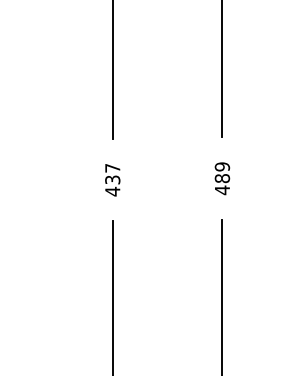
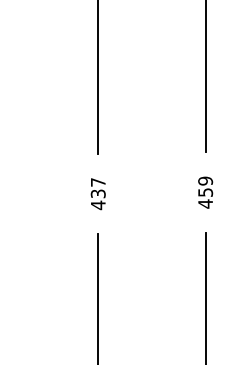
text: (222, 178) -> (205, 192), 489 -> 459

